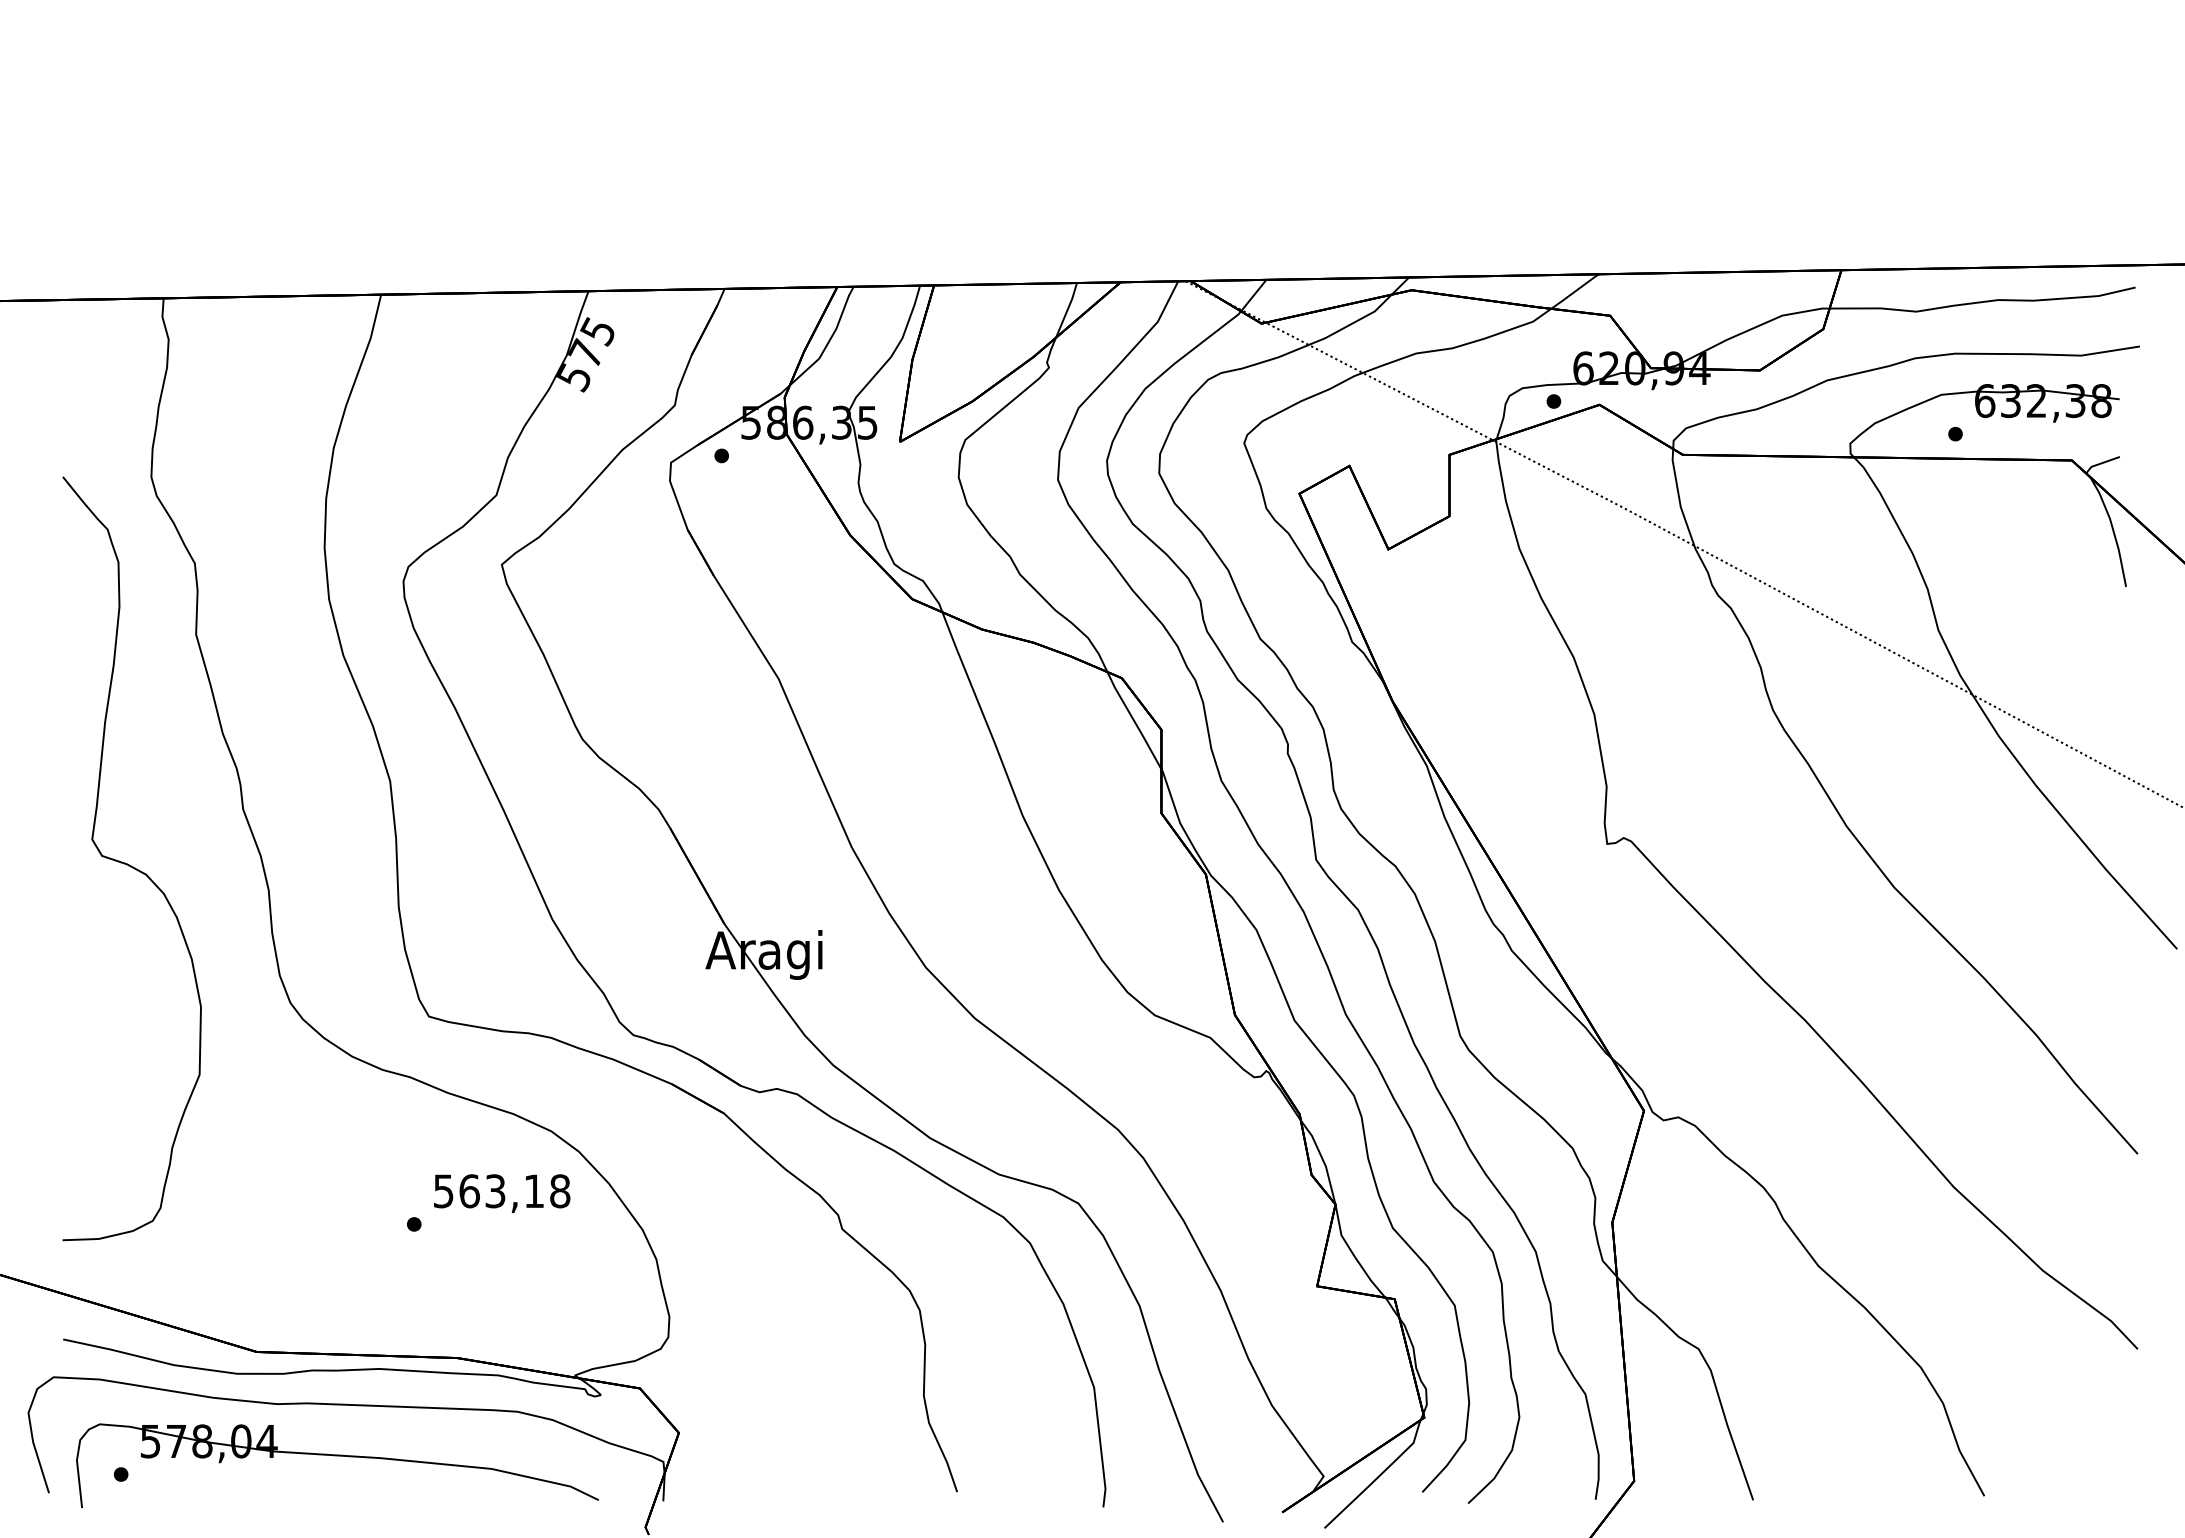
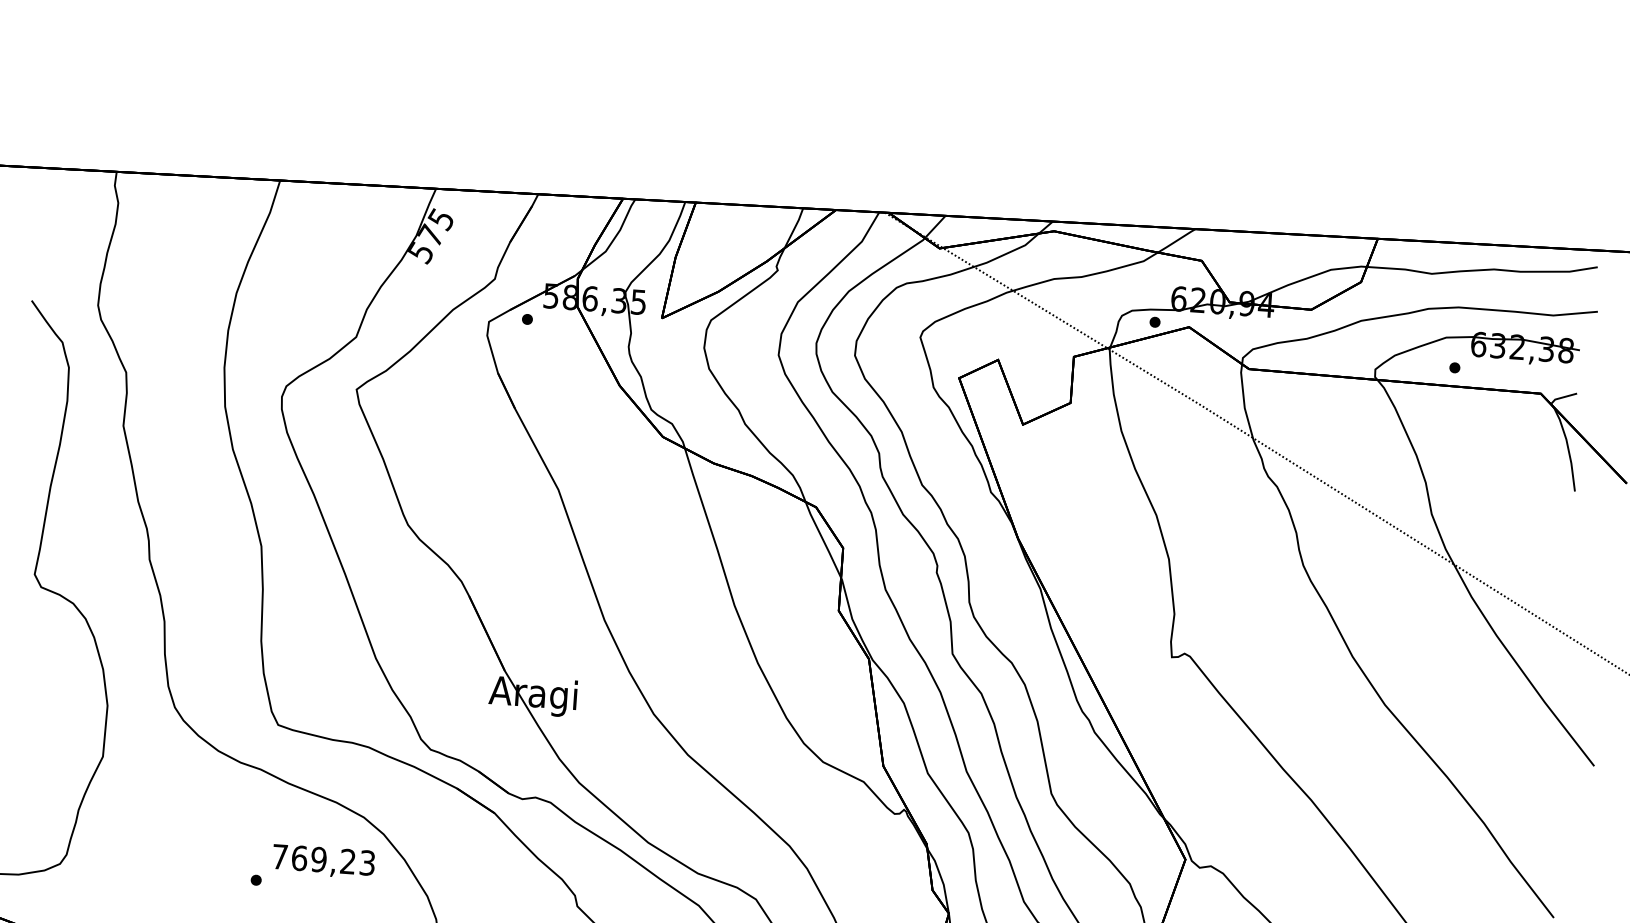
text: (502, 1191) -> (324, 860), 563,18 -> 769,23

